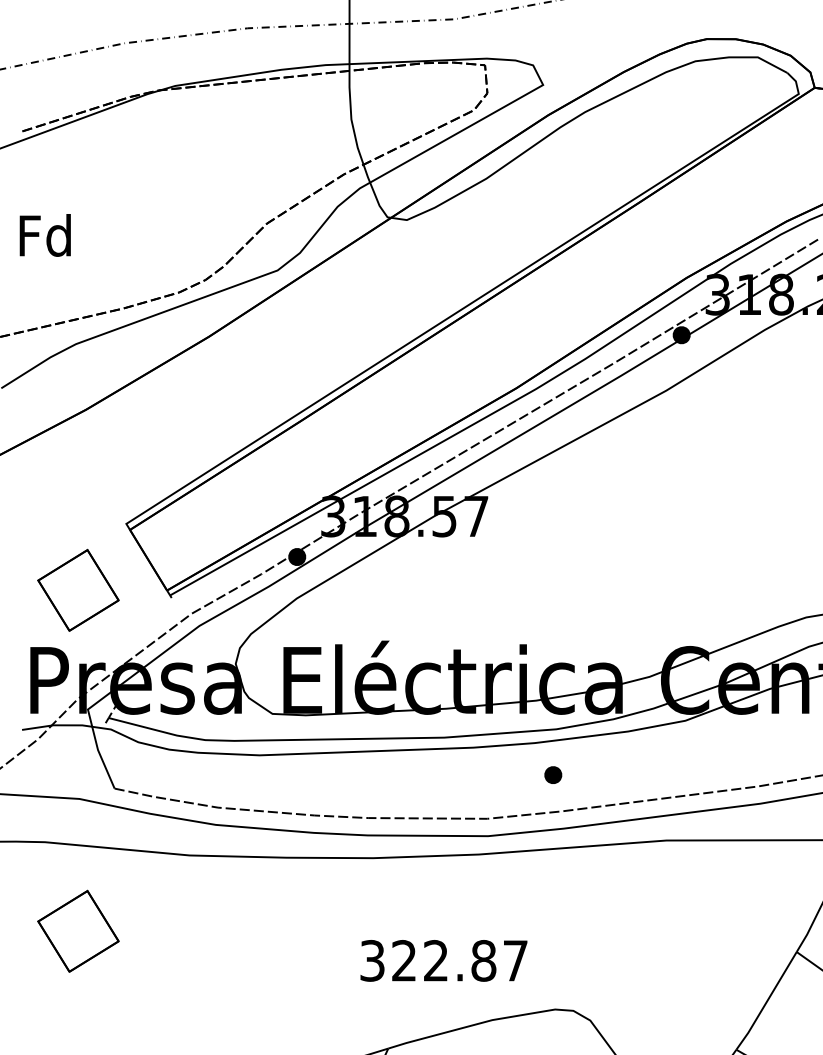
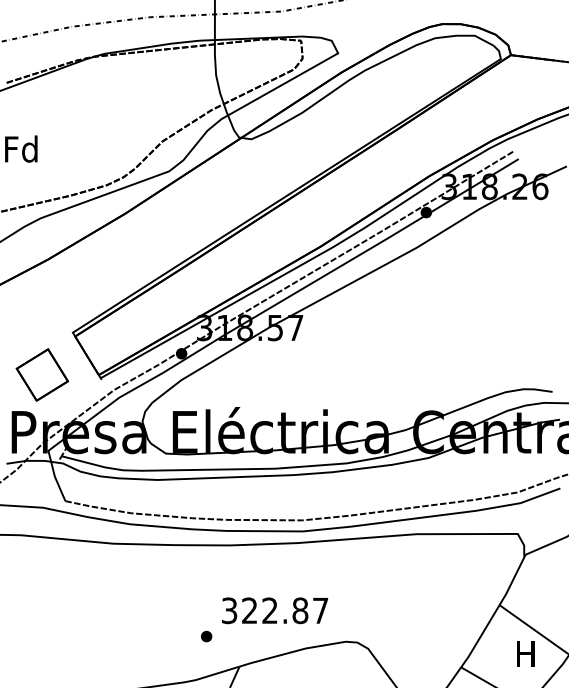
part: (553, 775) -> (206, 636), moved
part: (78, 930) -> (42, 591), removed

